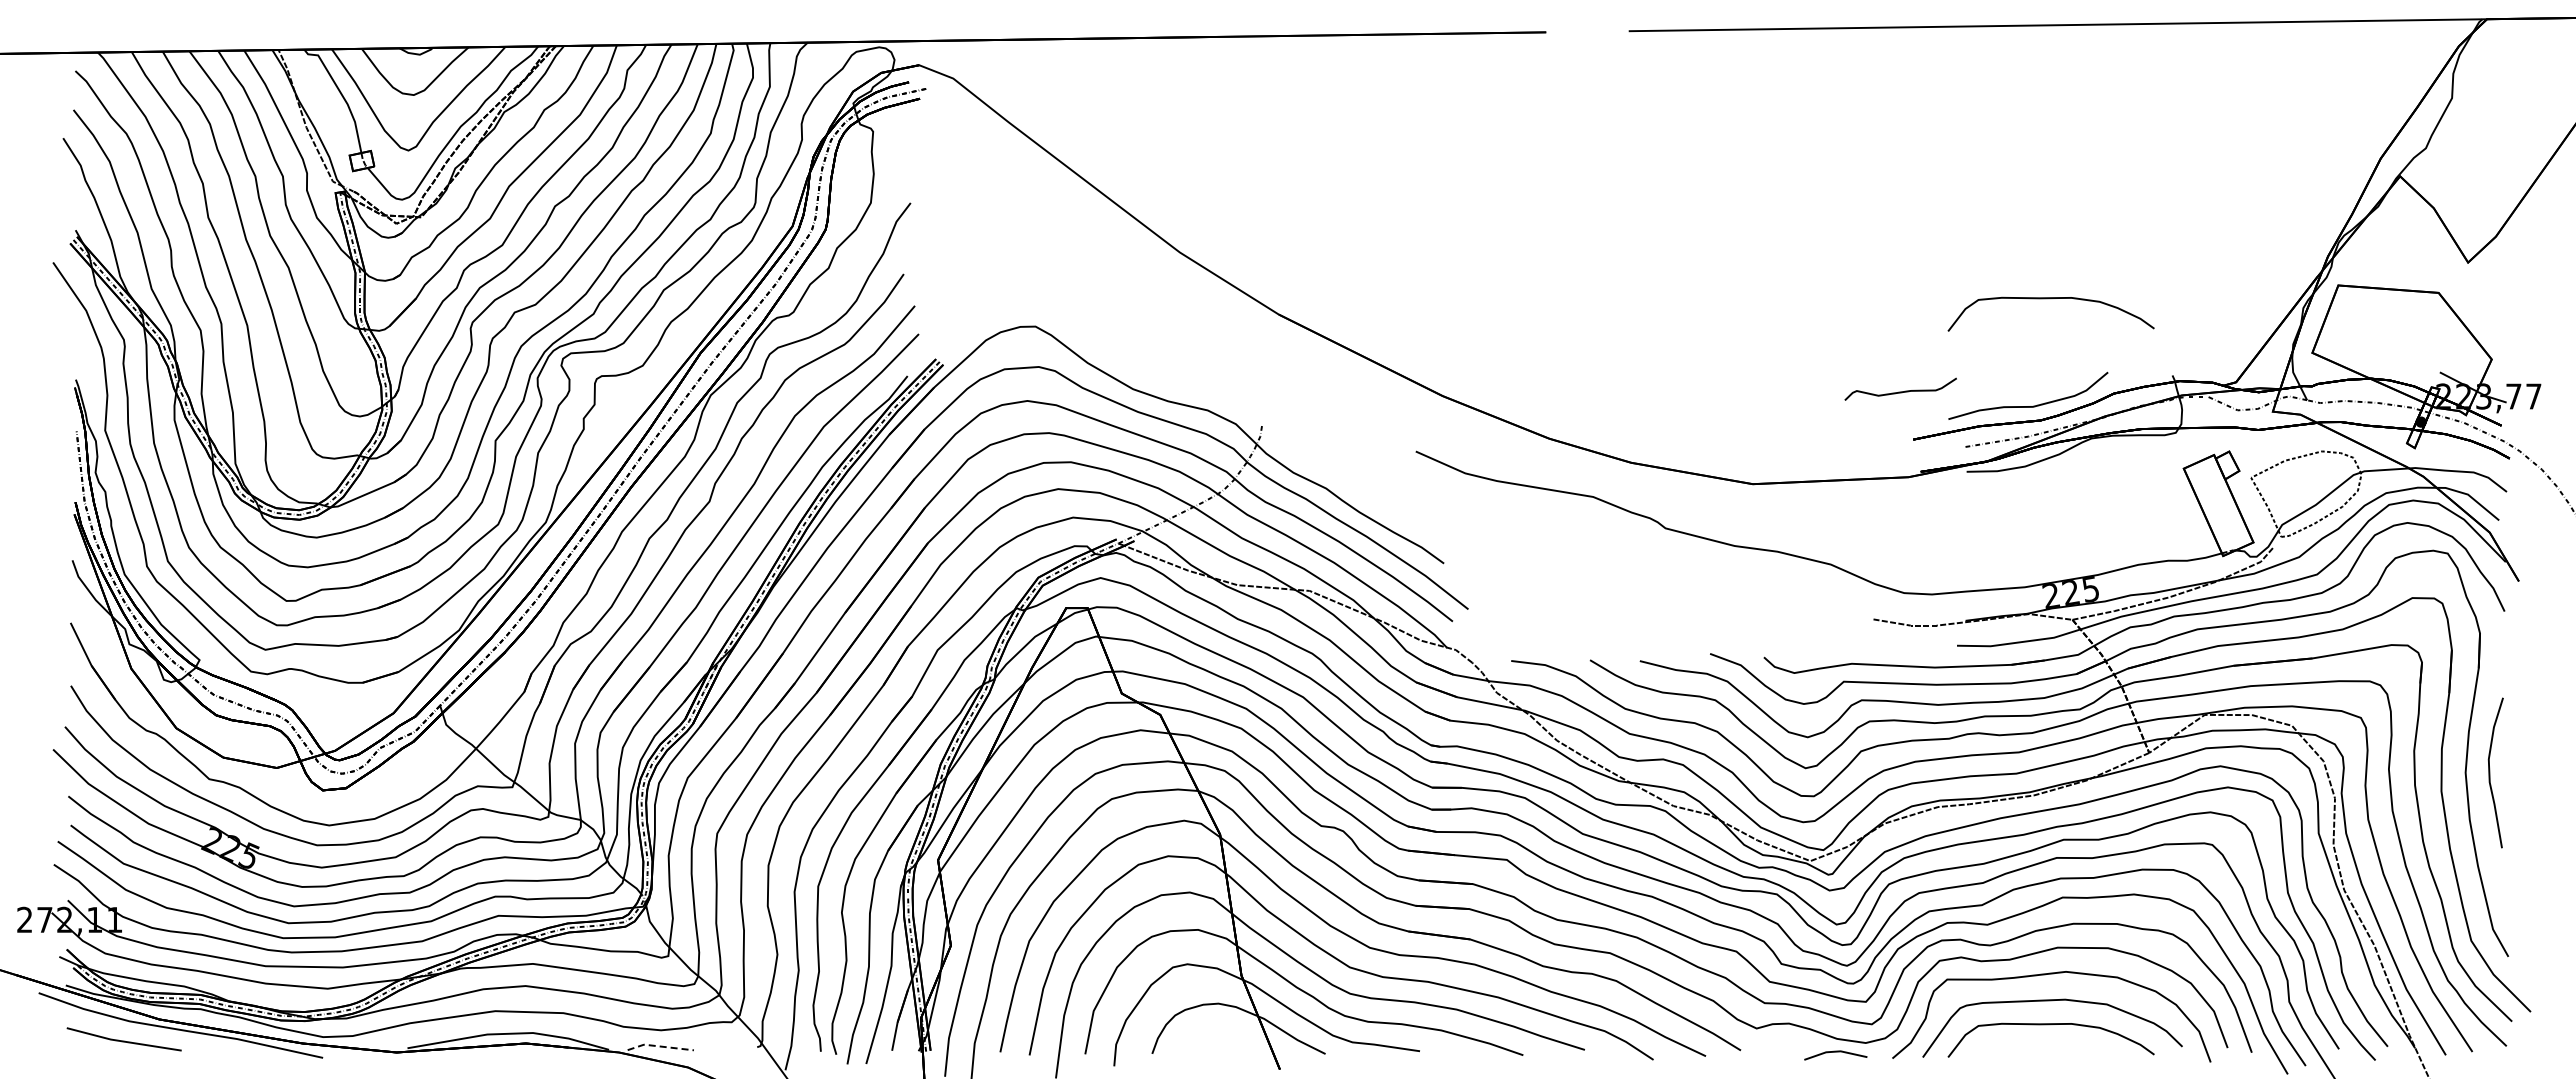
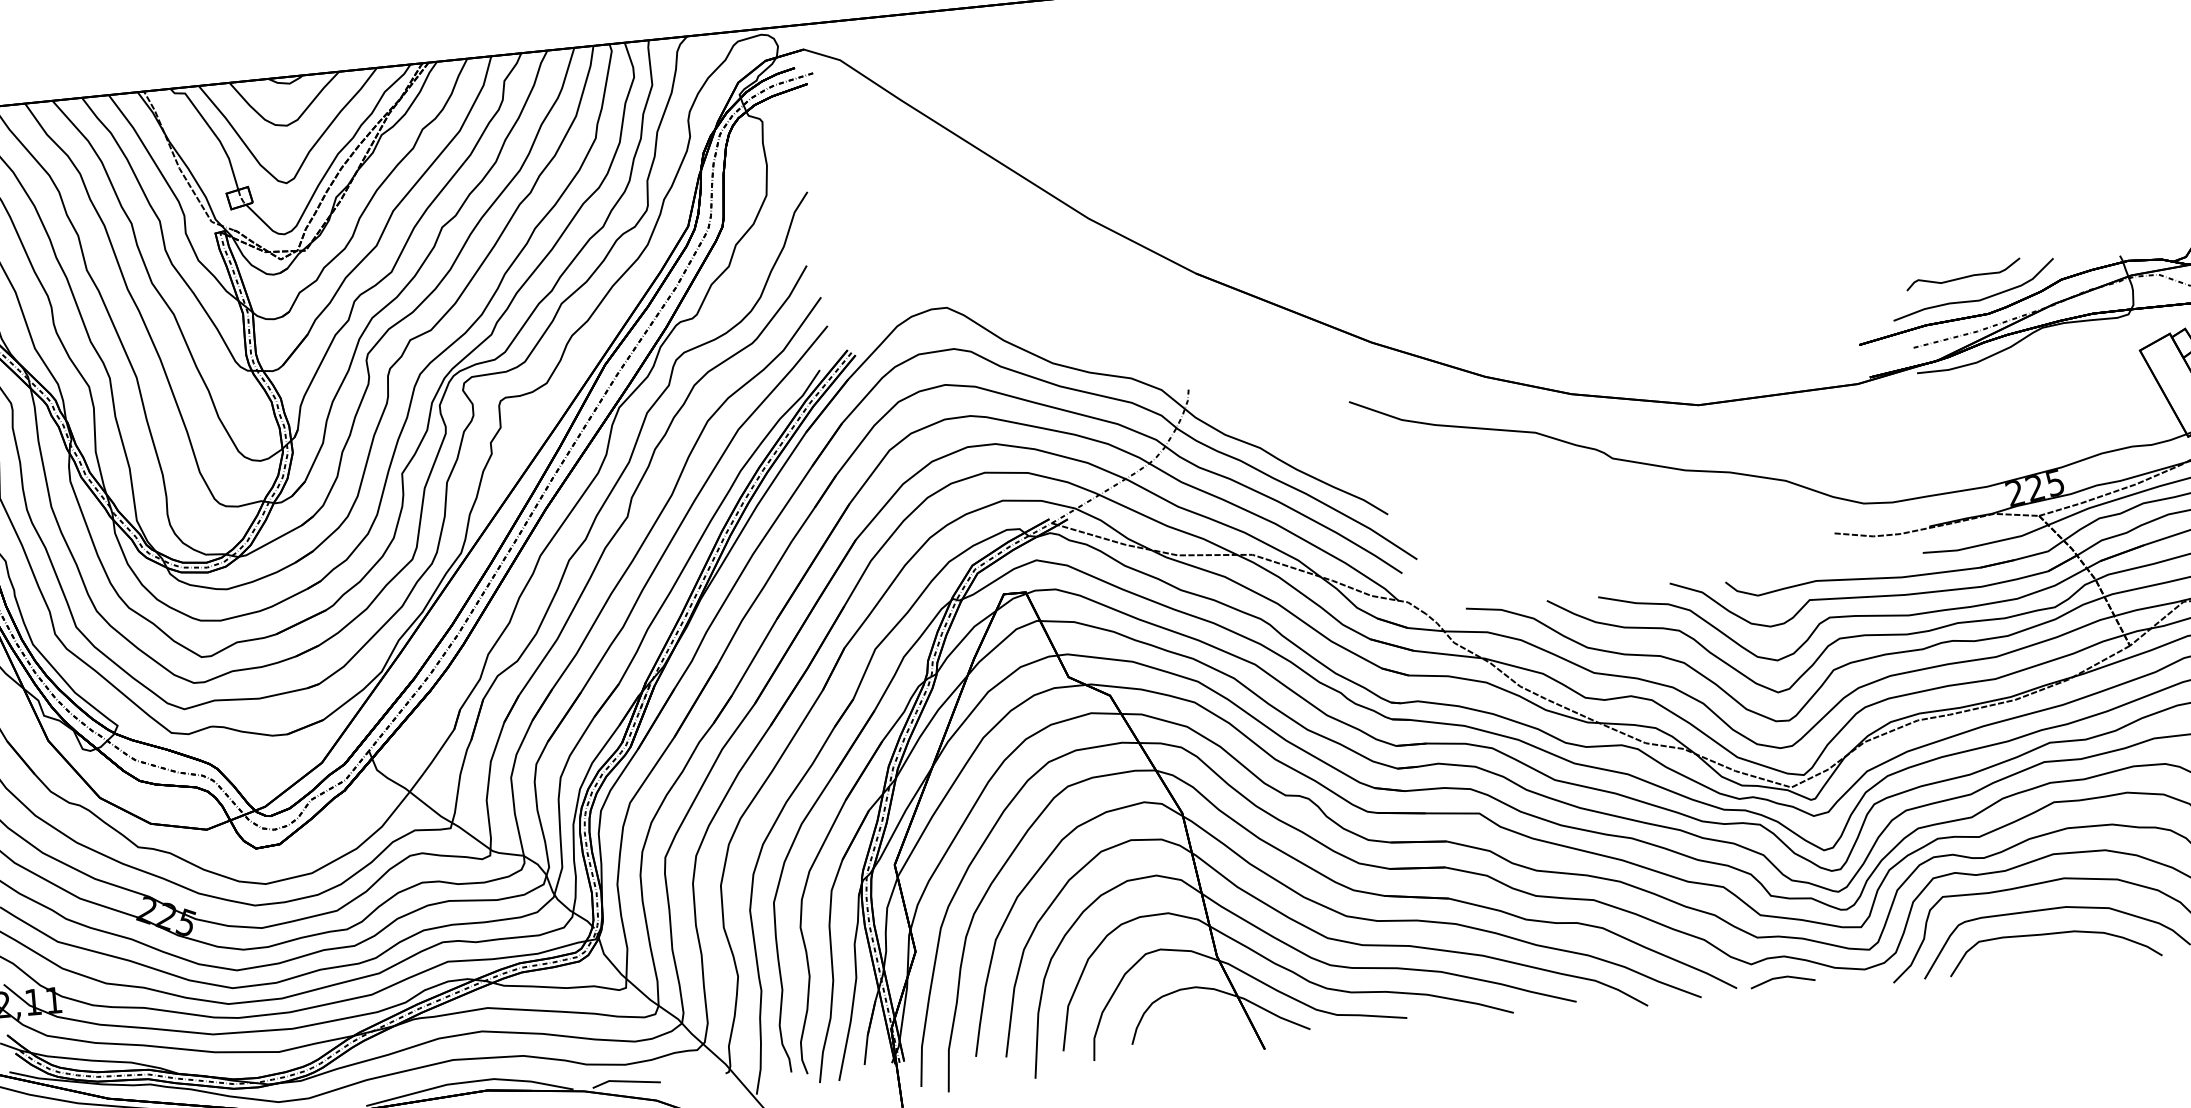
curve: (2050, 299) -> (1987, 188), removed
curve: (1900, 391) -> (1963, 276), moved
line: (659, 1046) -> (625, 1081), dashed -> solid
line: (1835, 1052) -> (1782, 978), moved

